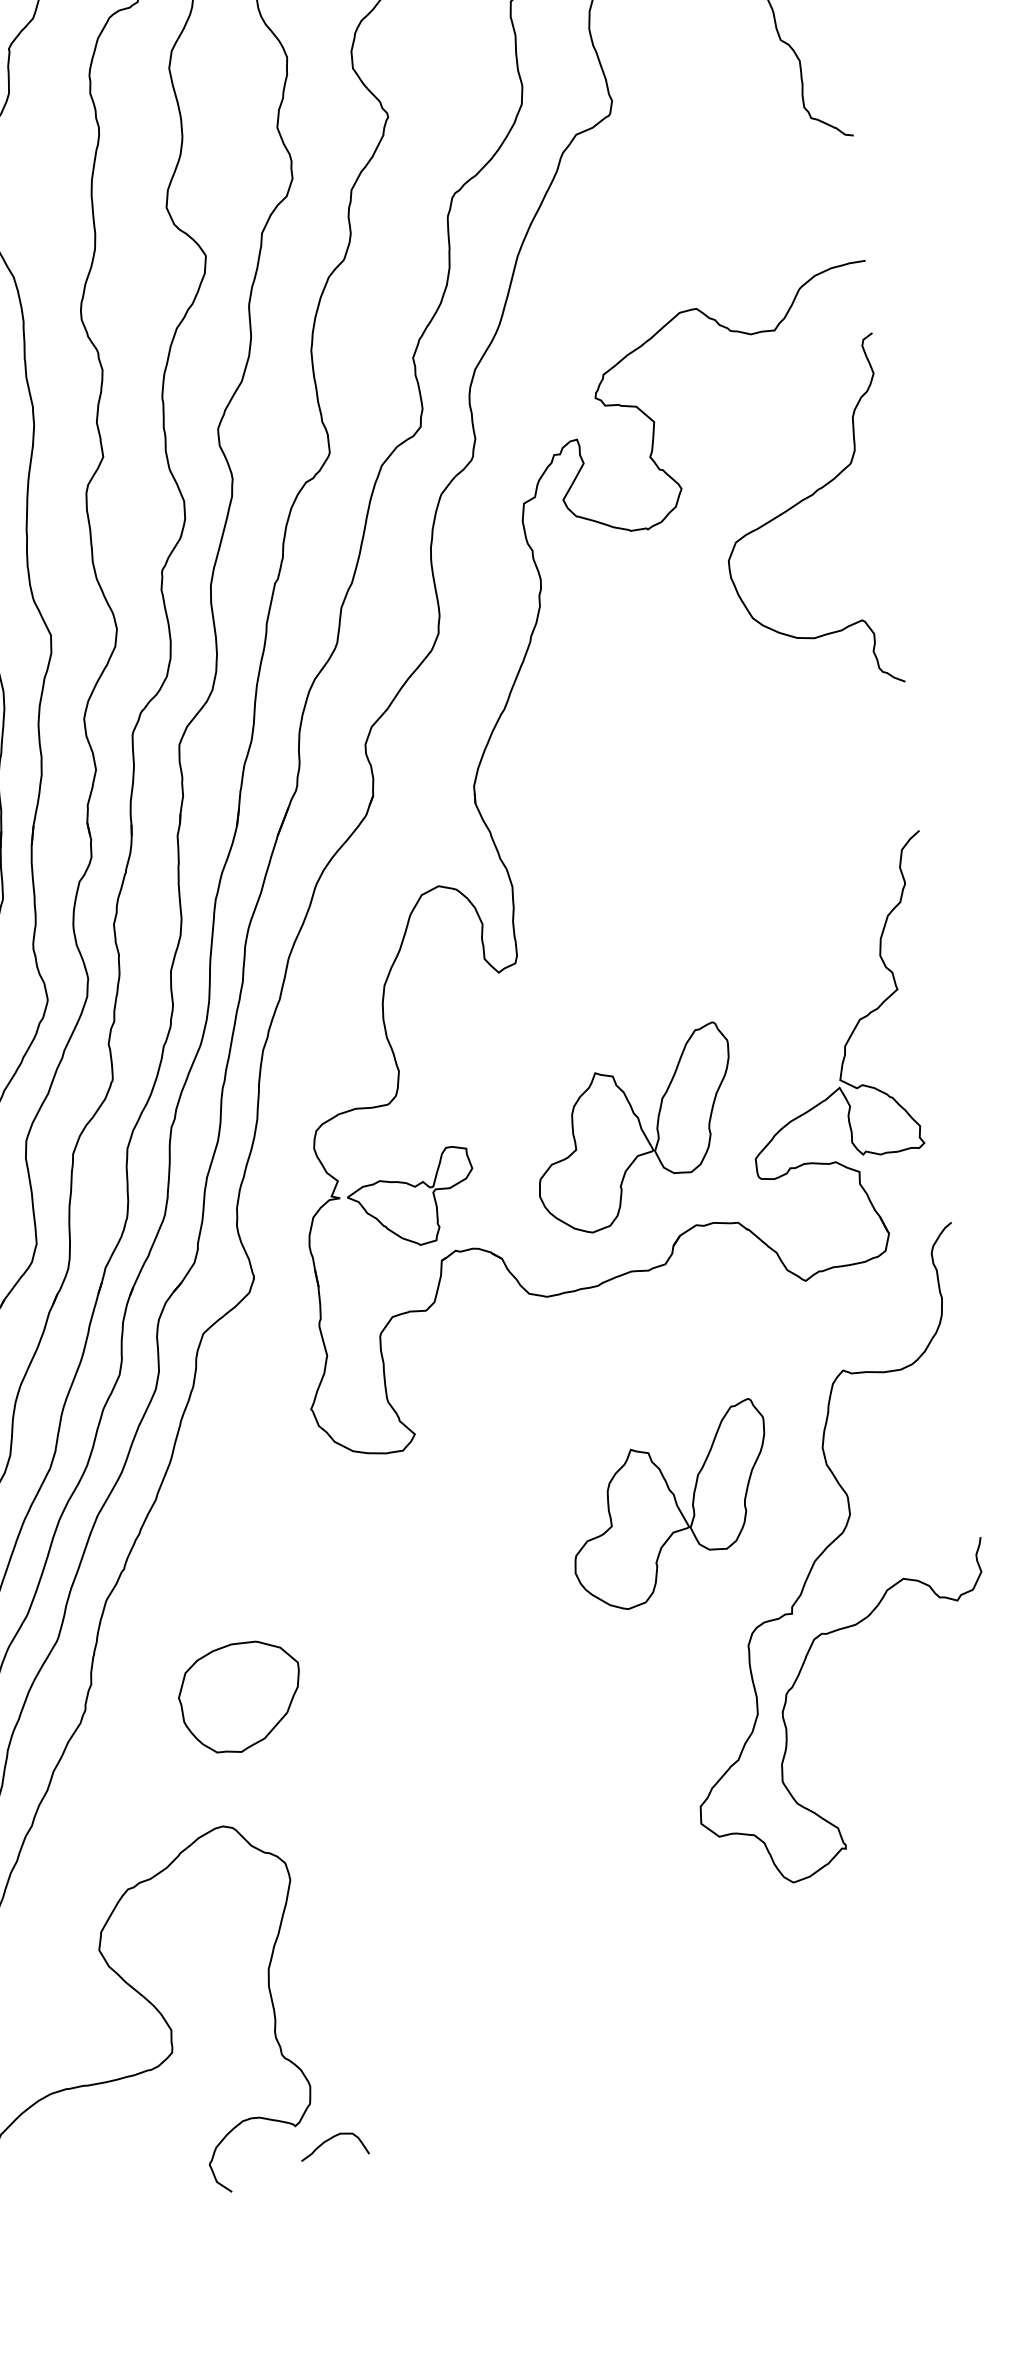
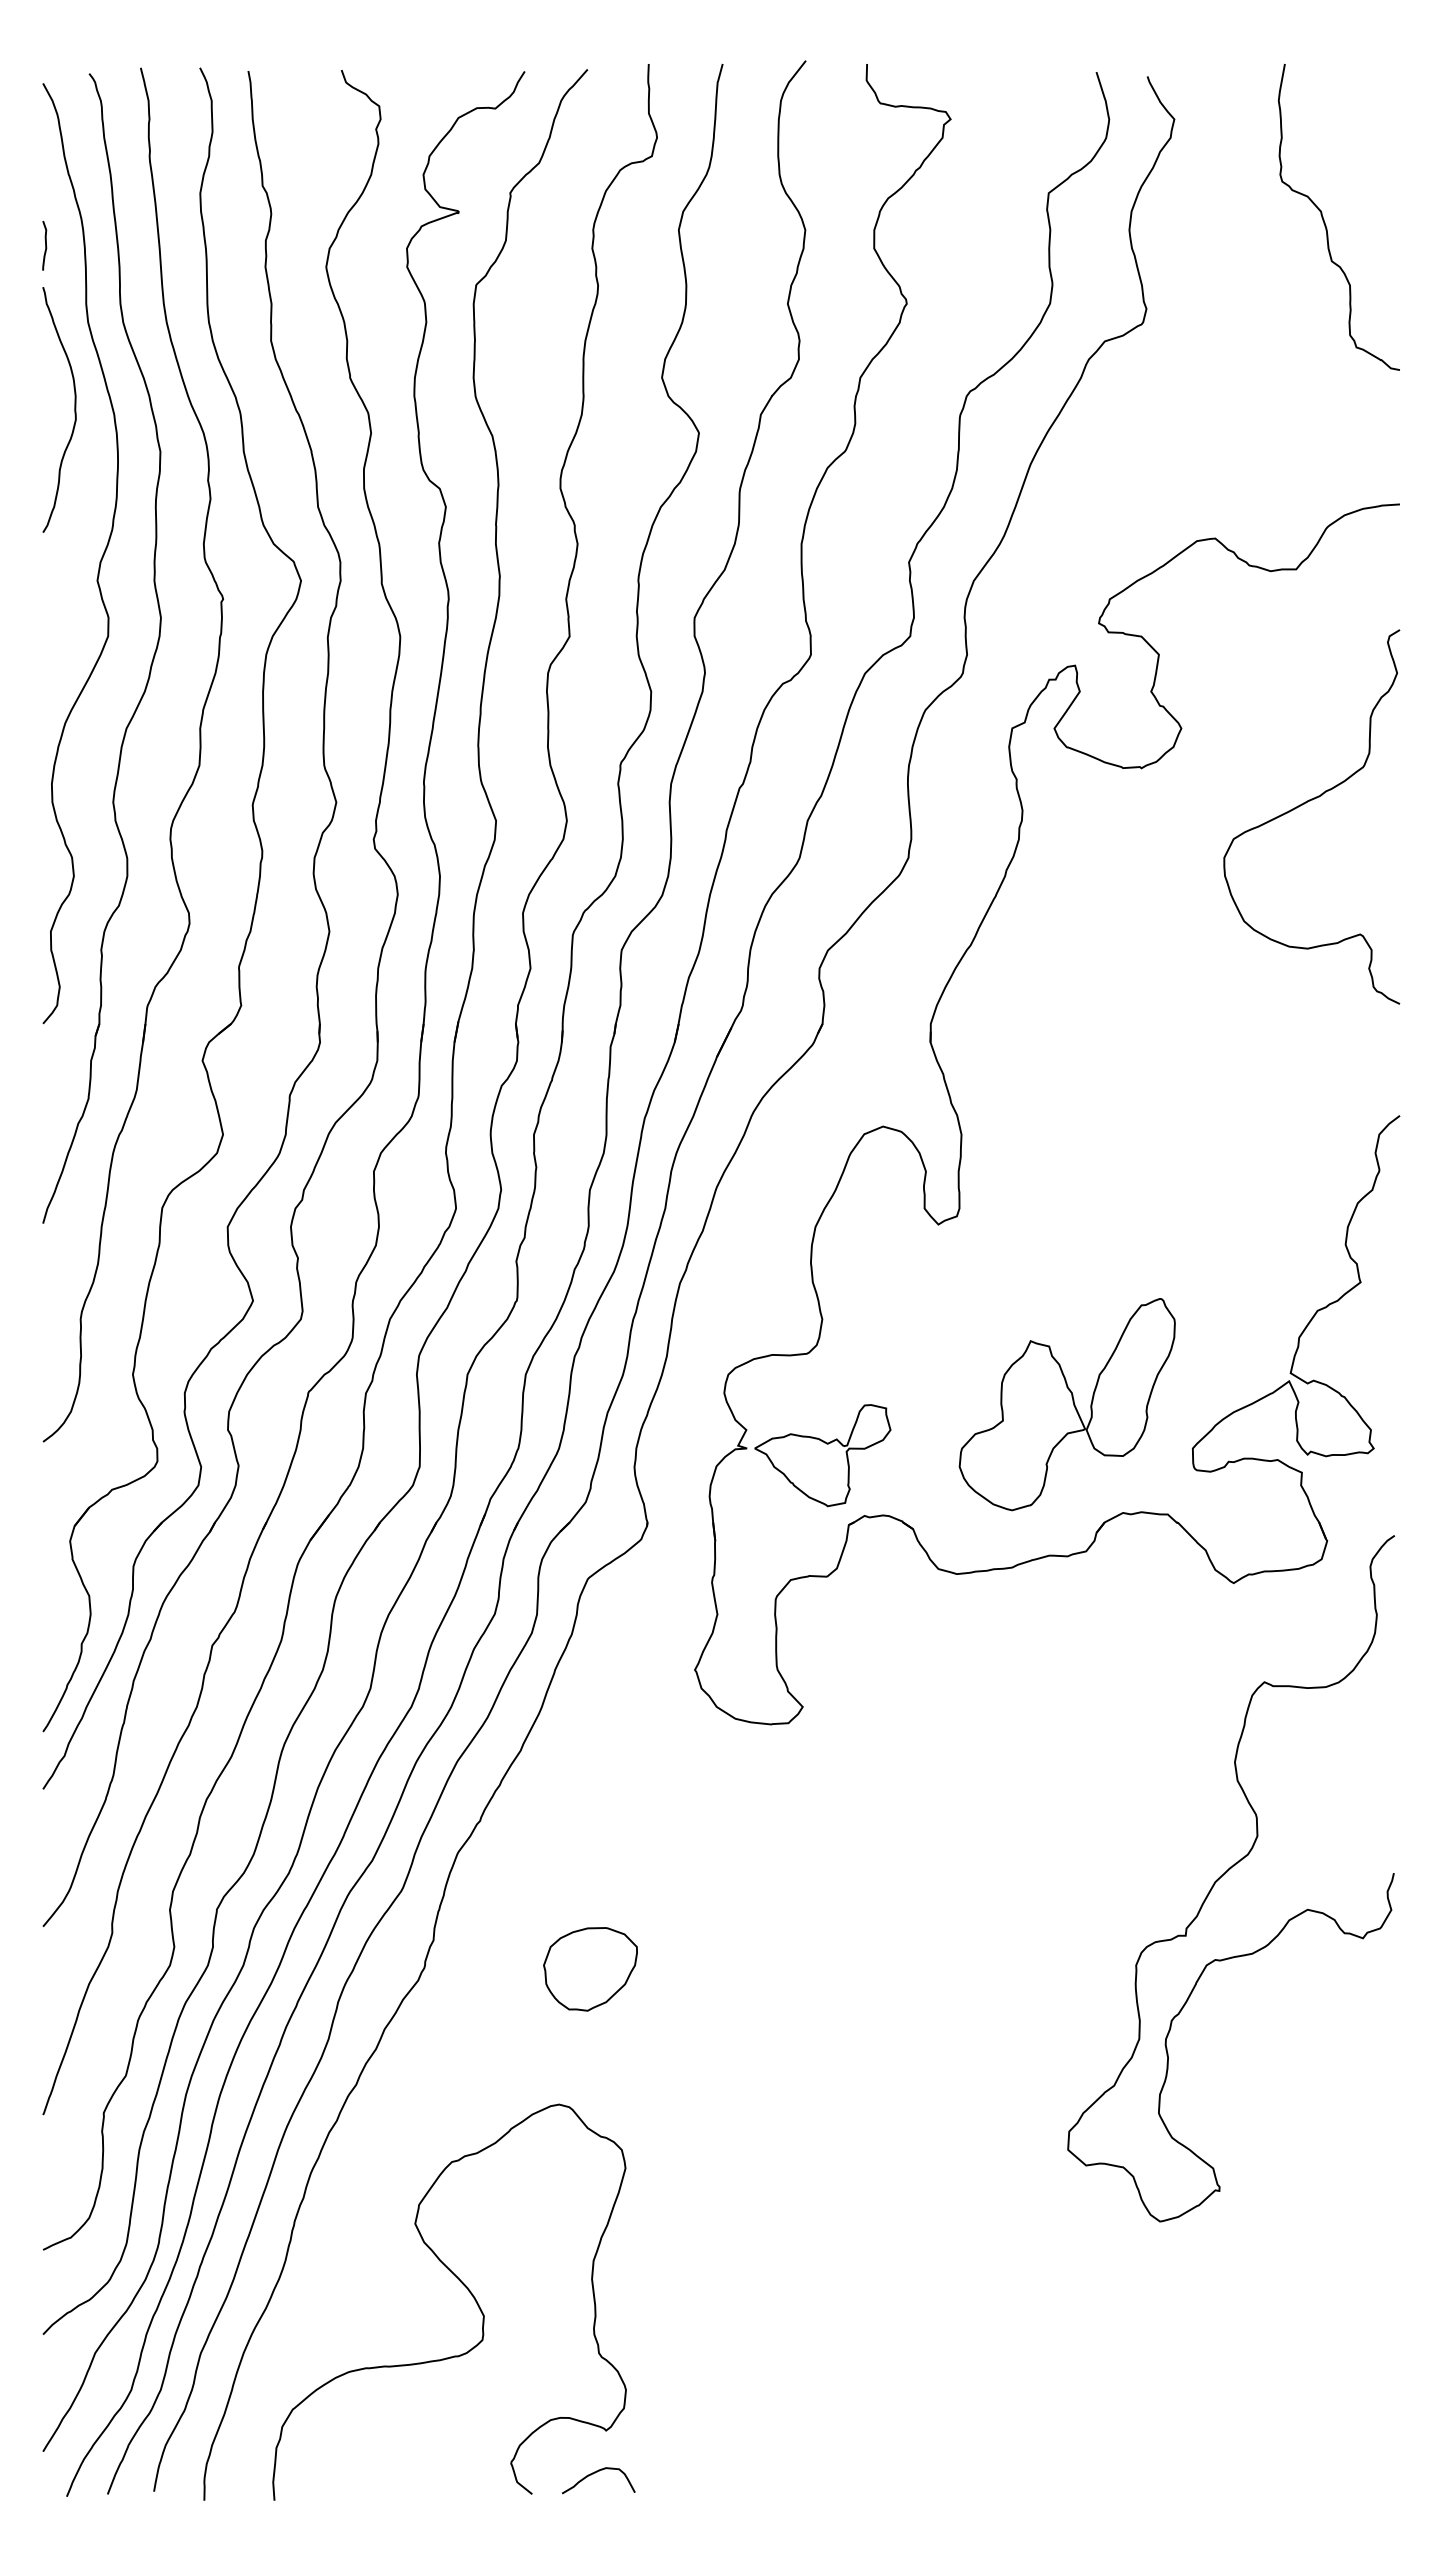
curve: (798, 504) -> (1304, 804), moved
part: (669, 1505) -> (1066, 1808), removed
part: (240, 1697) -> (590, 1969), size x0.71
curve: (330, 2139) -> (595, 2473), moved

